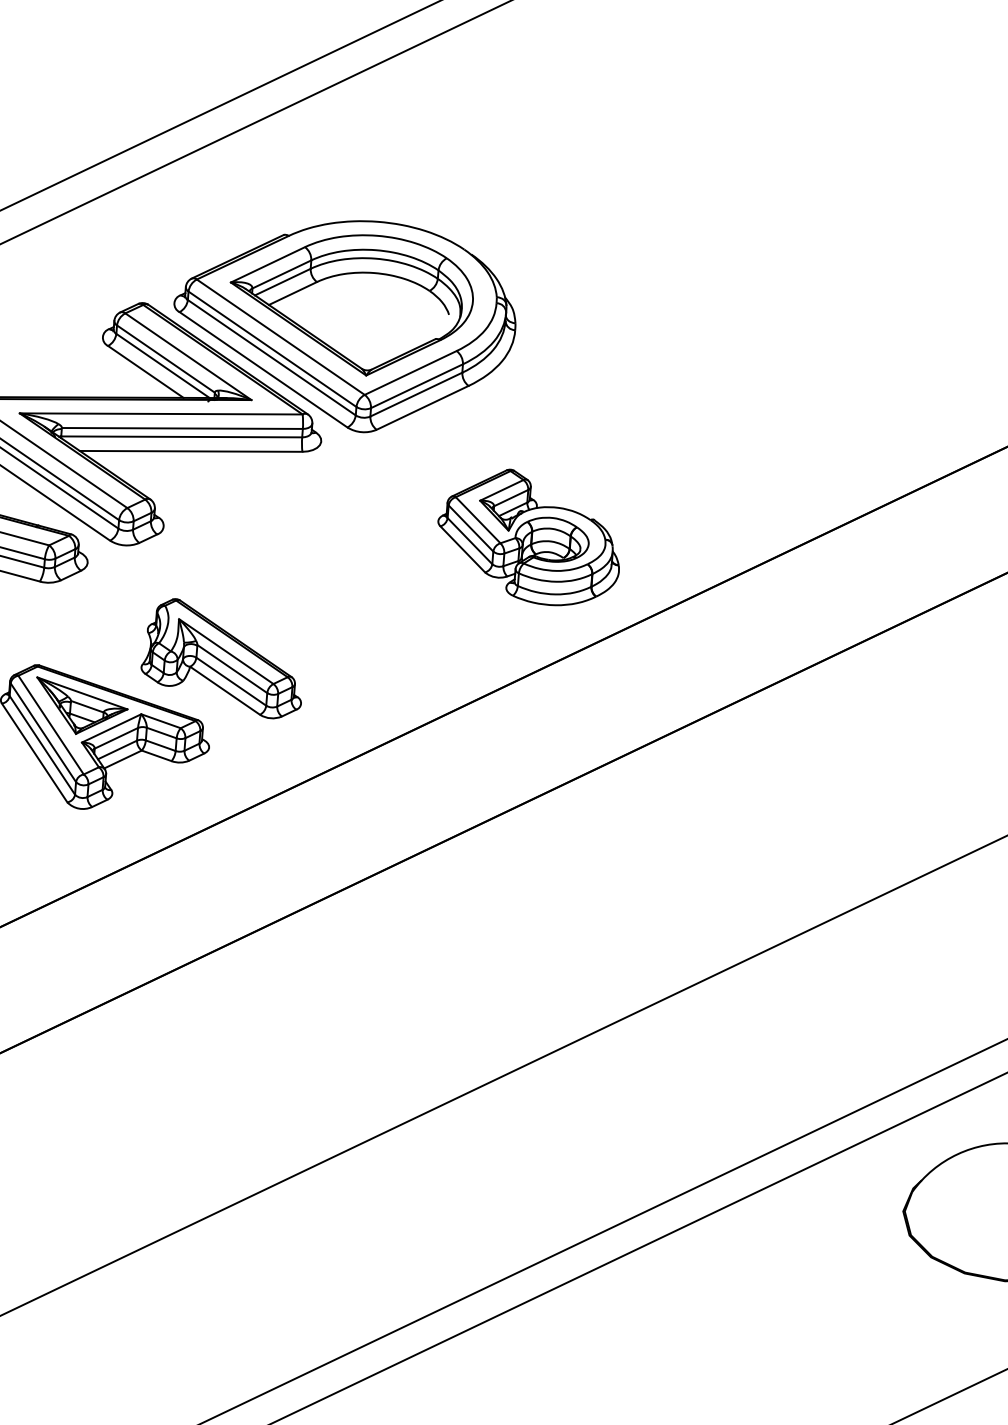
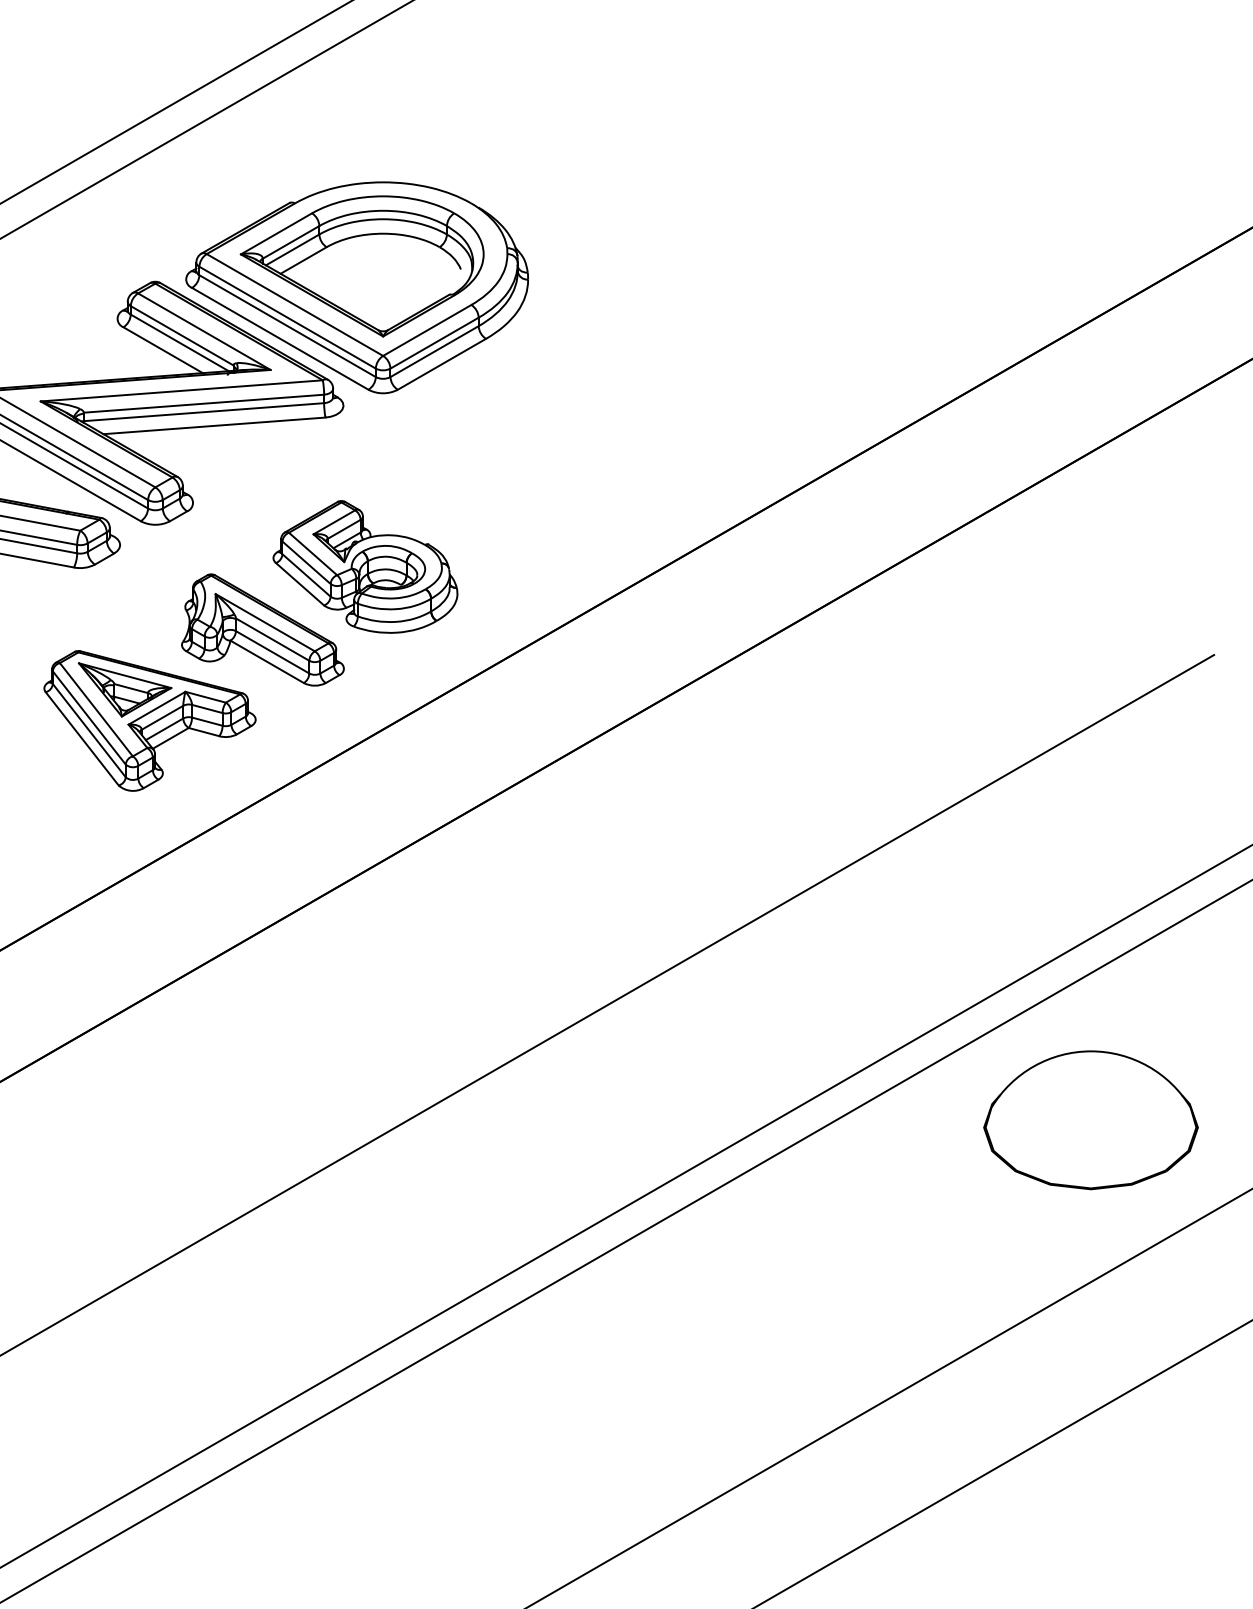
part: (529, 536) -> (365, 566), moved

